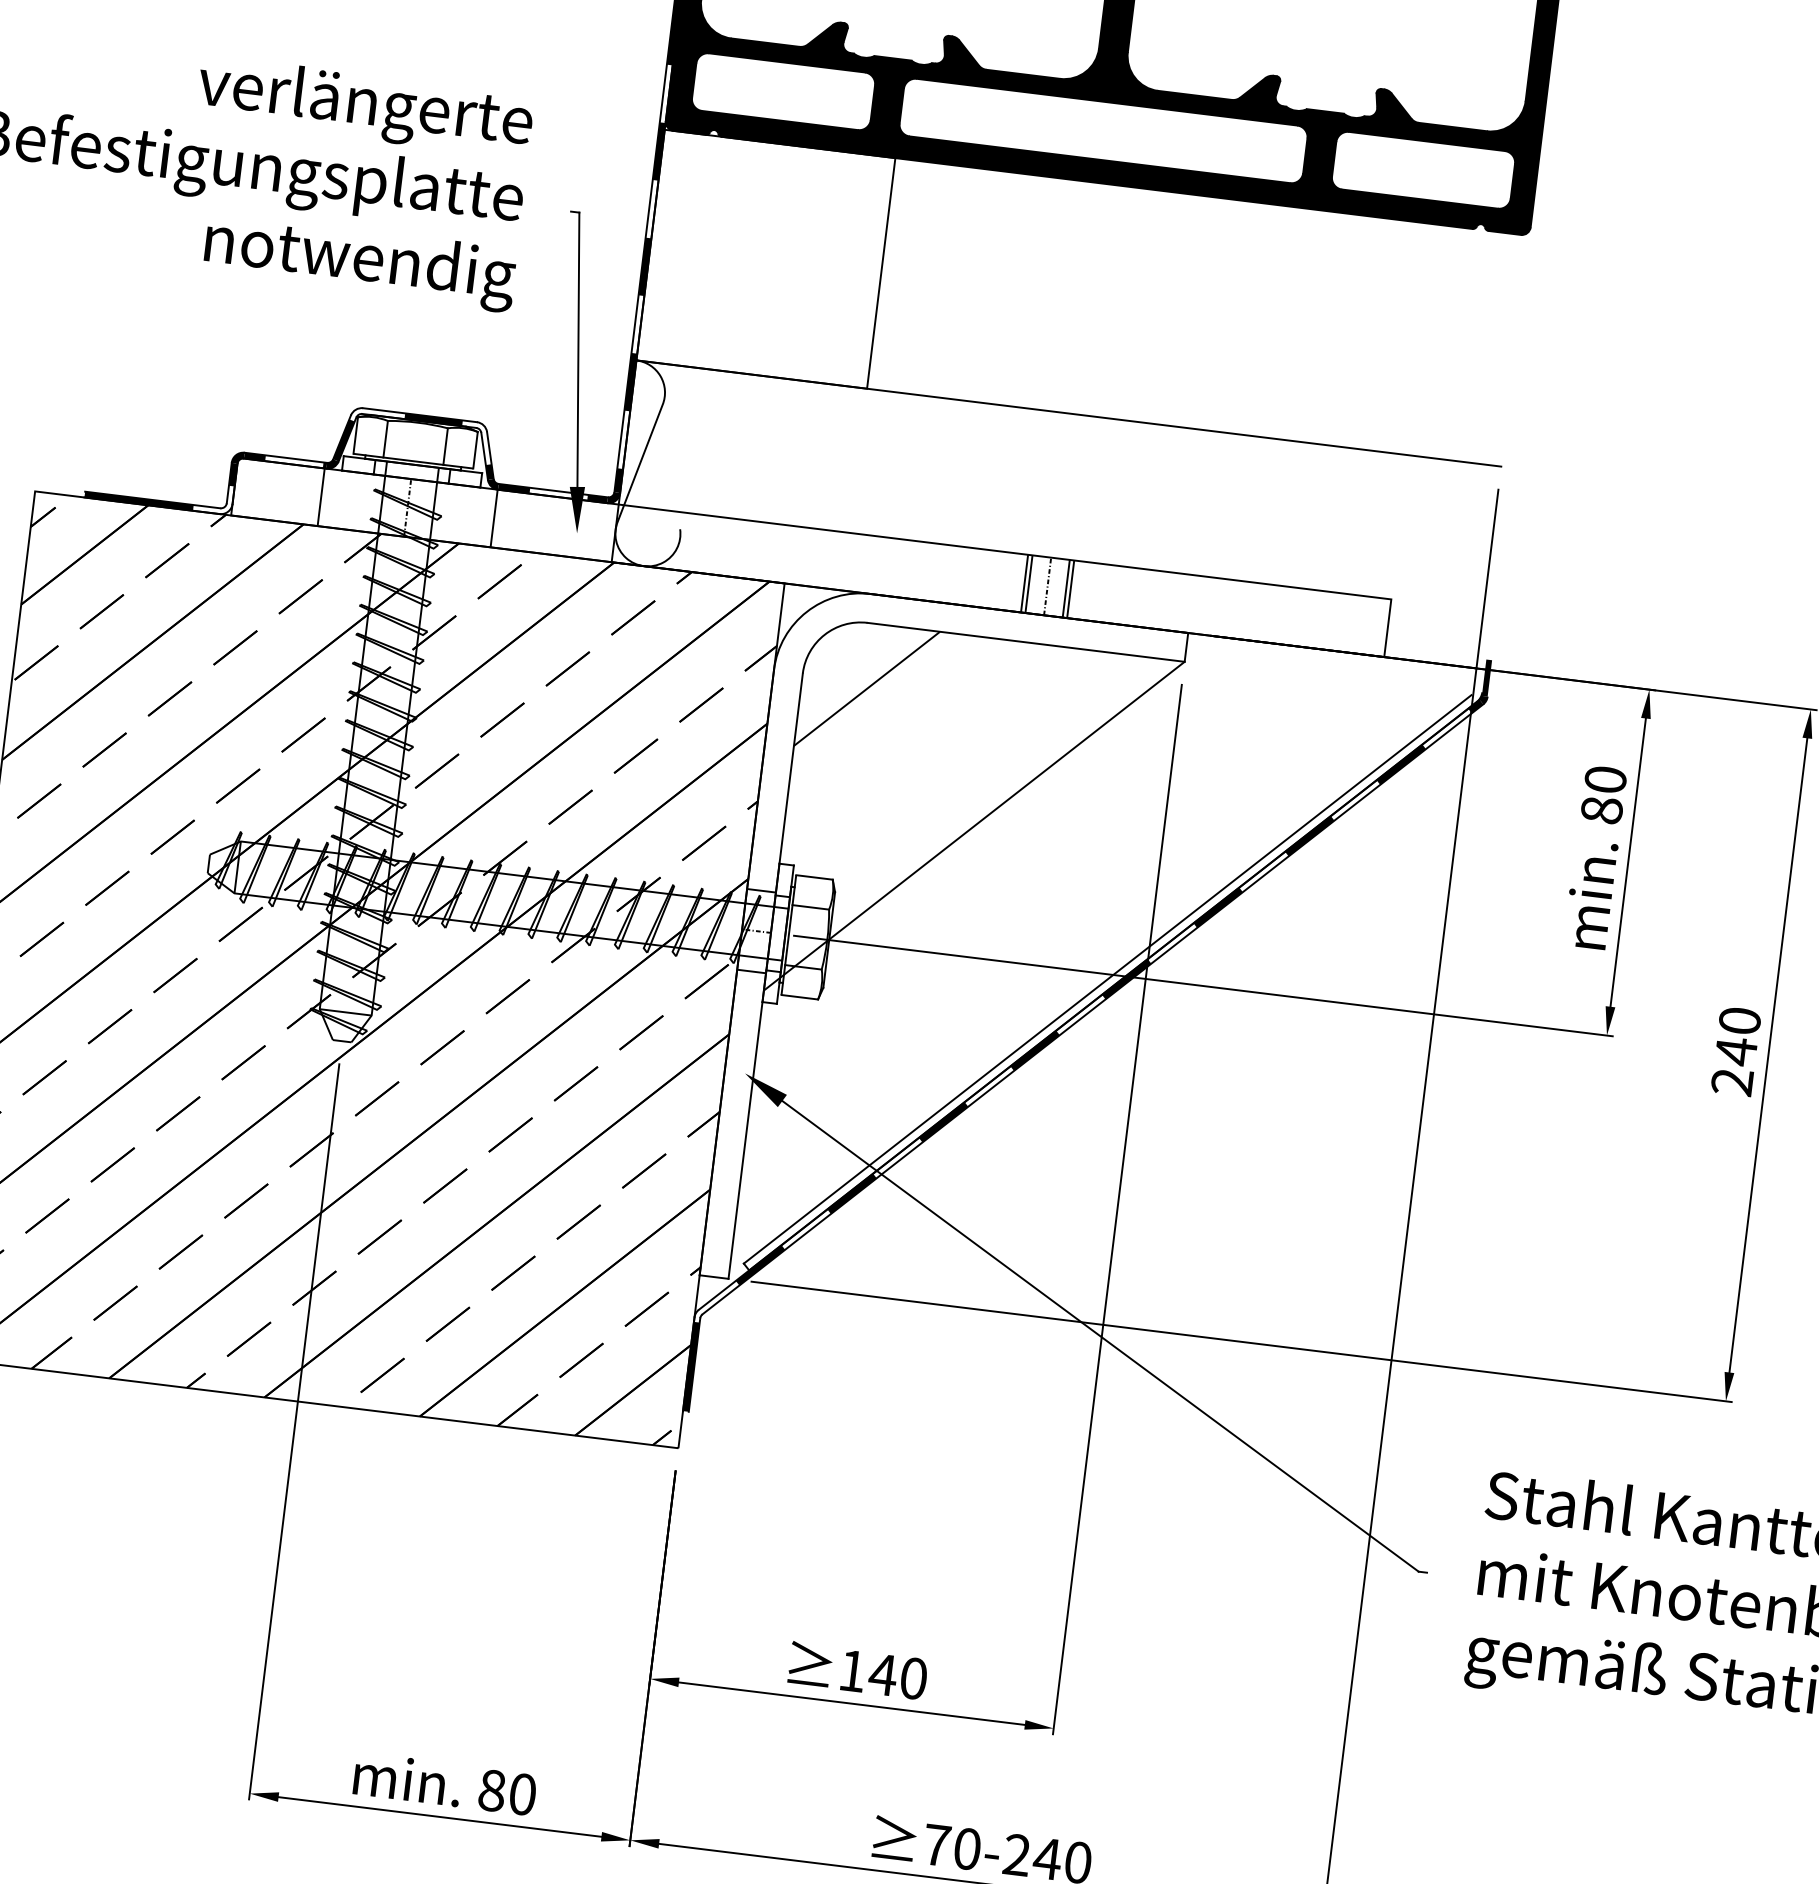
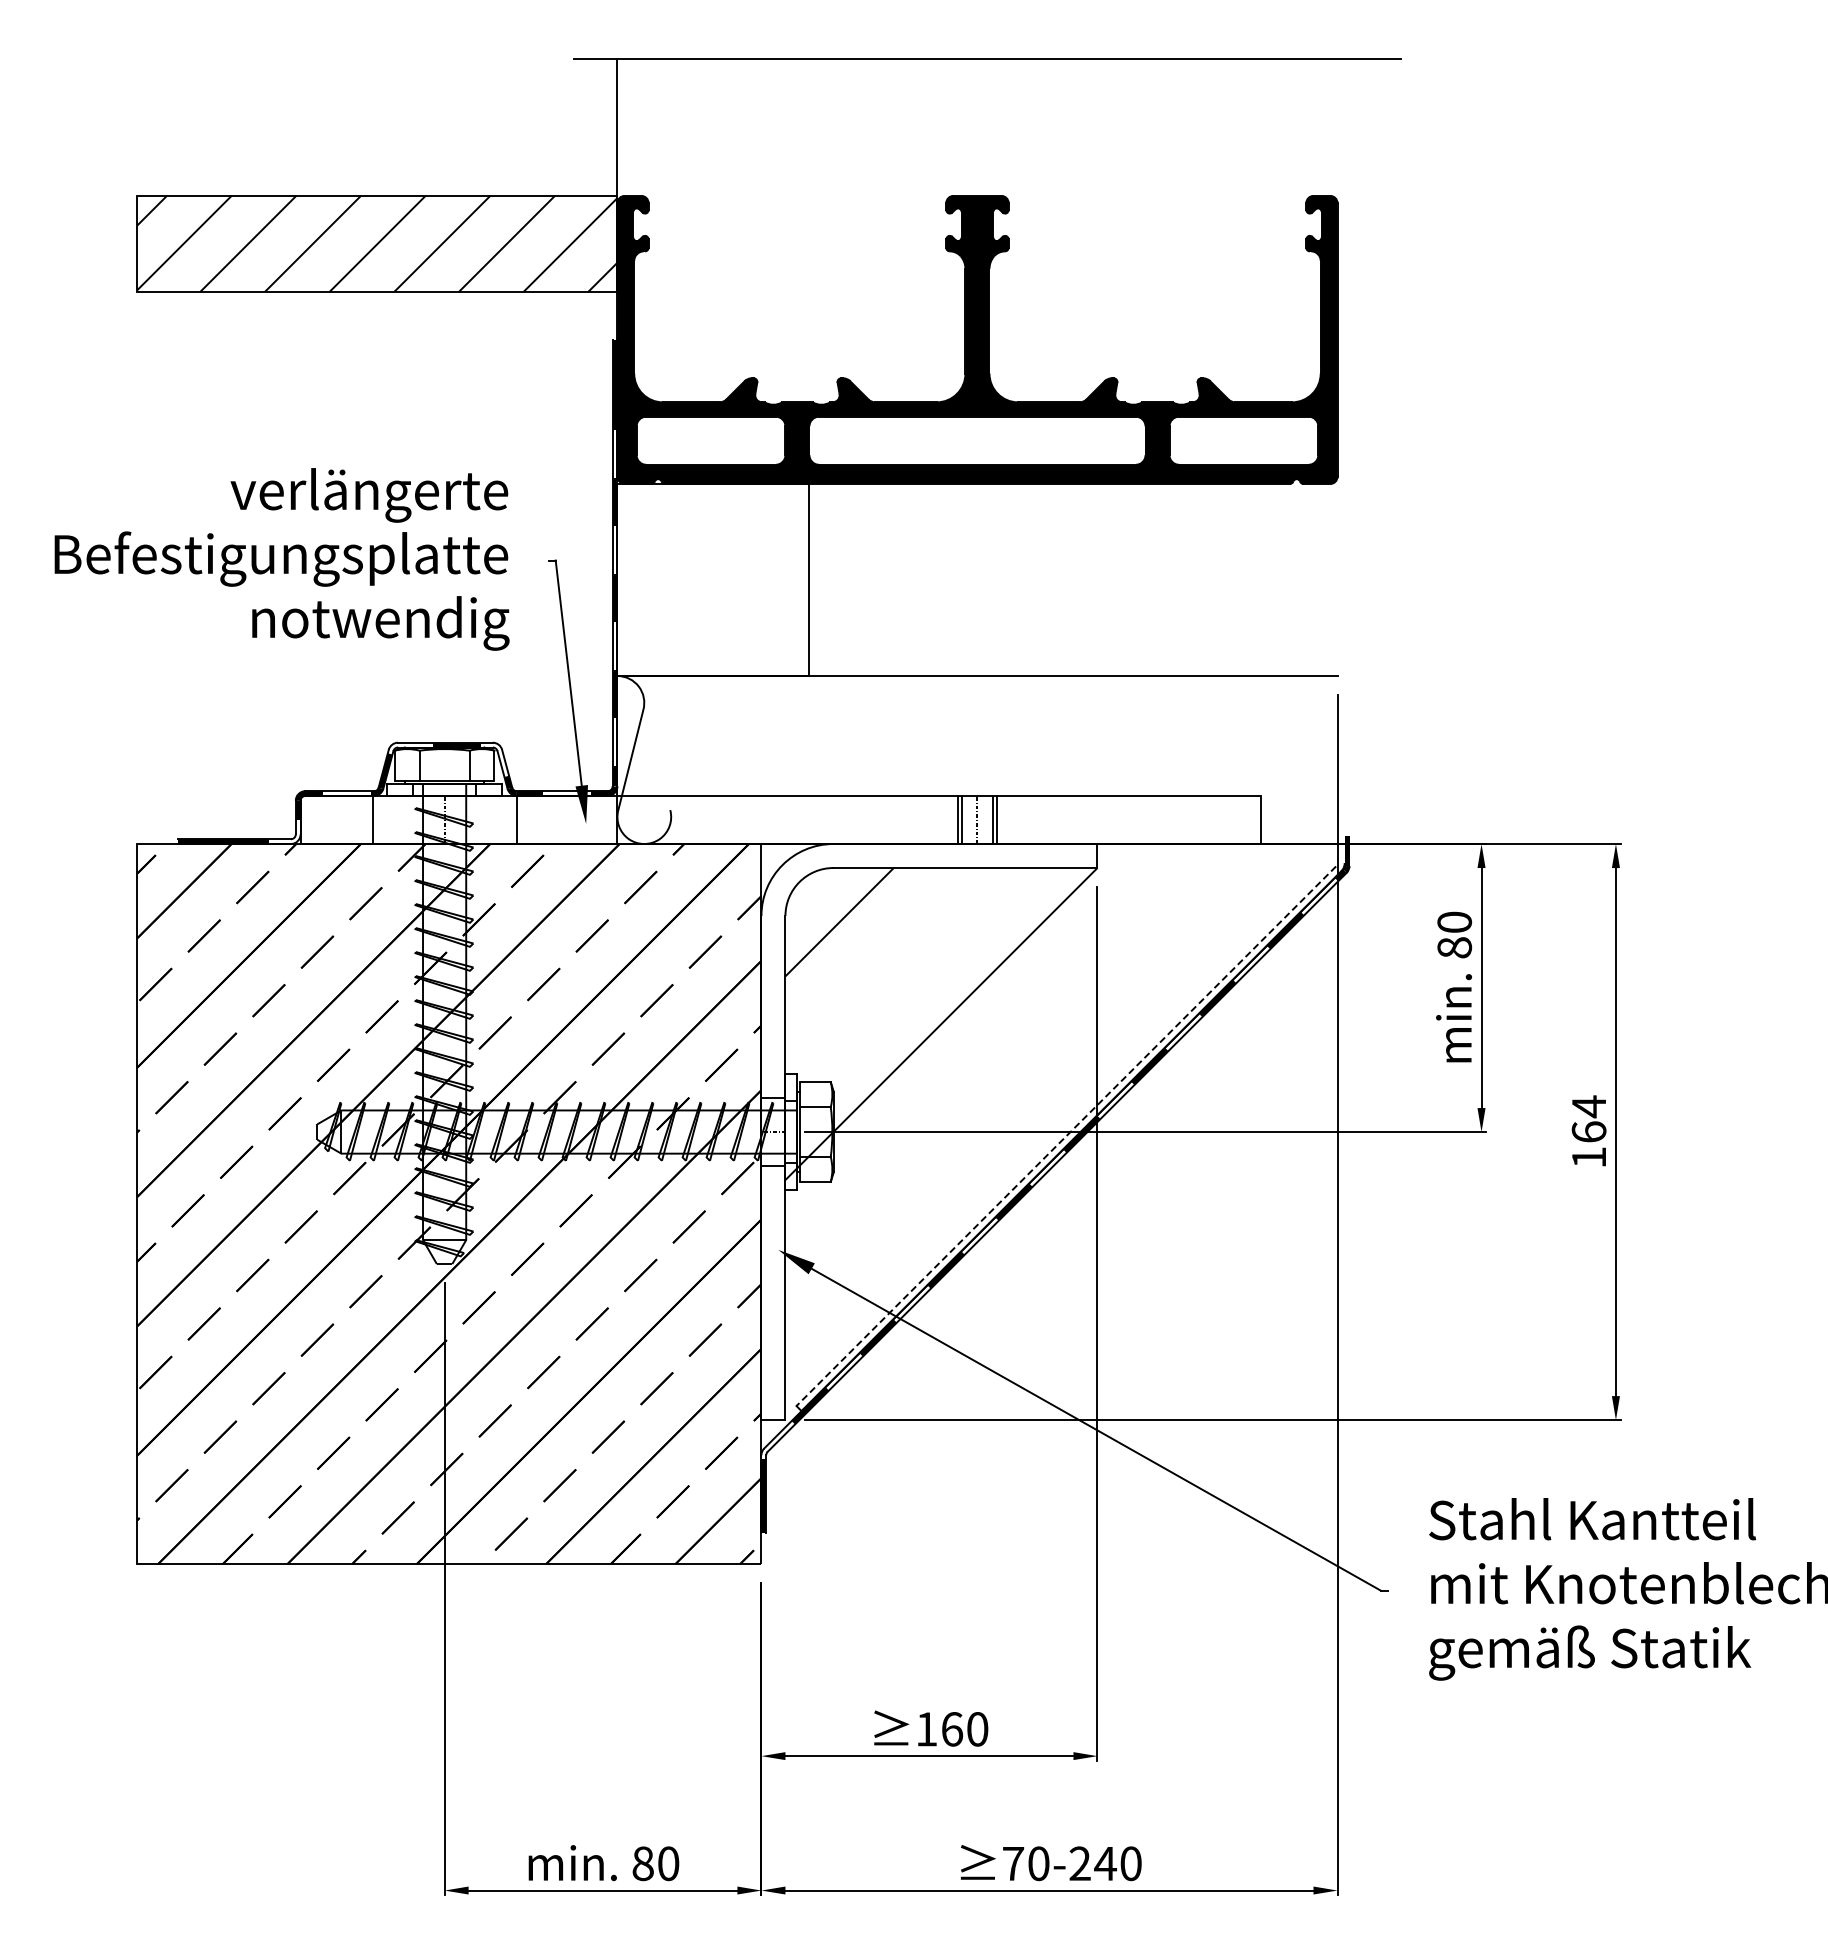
line: (1107, 979) -> (1066, 1136), solid -> dashed
text: (1735, 1050) -> (1588, 1131), 240 -> 164
text: (882, 1674) -> (951, 1729), 140 -> 160

